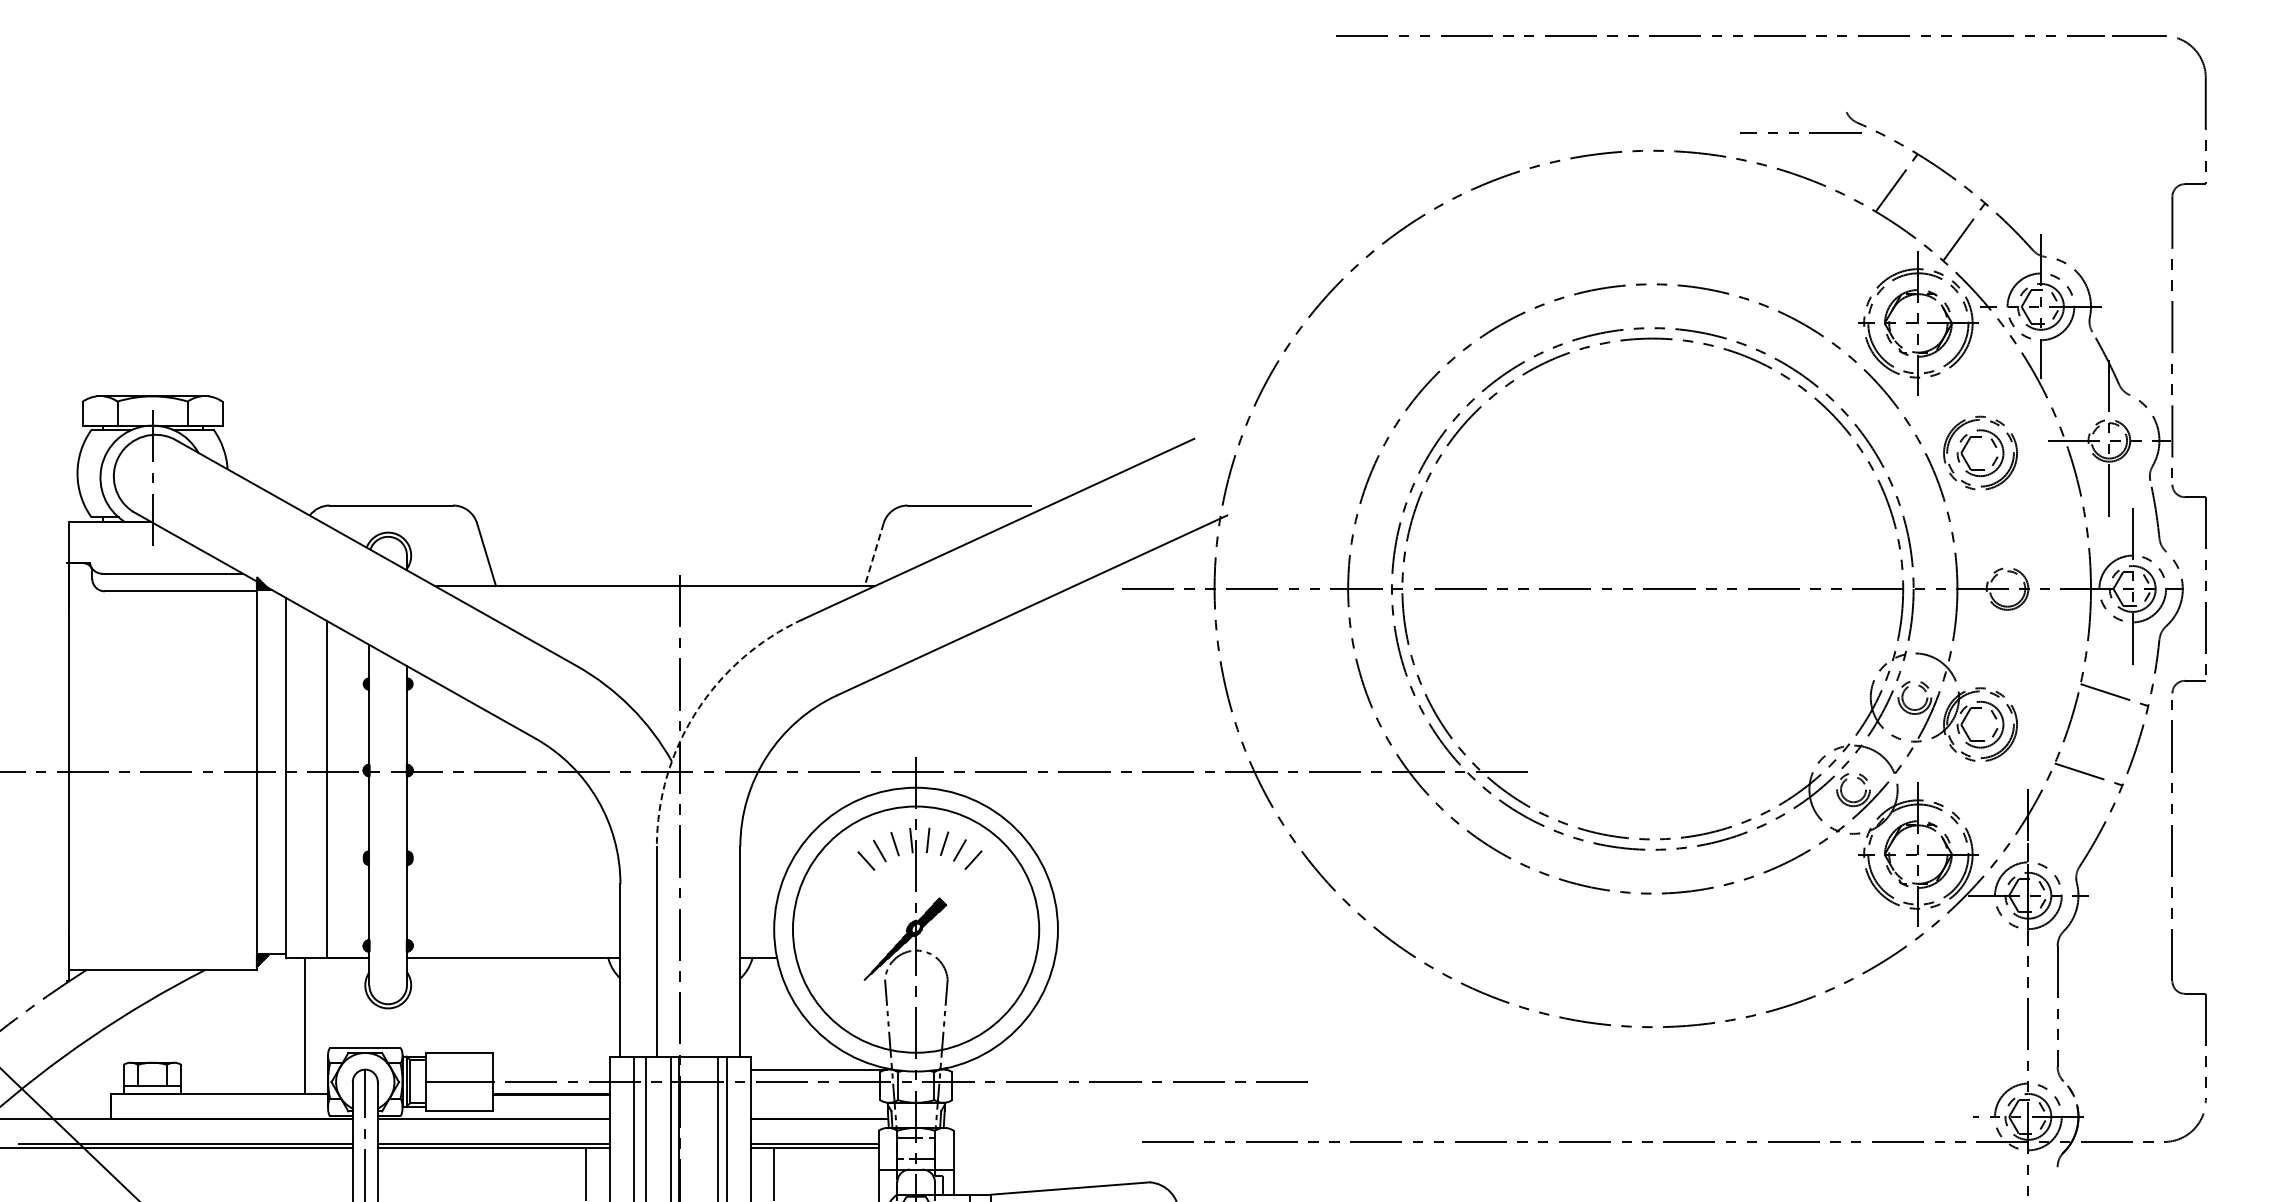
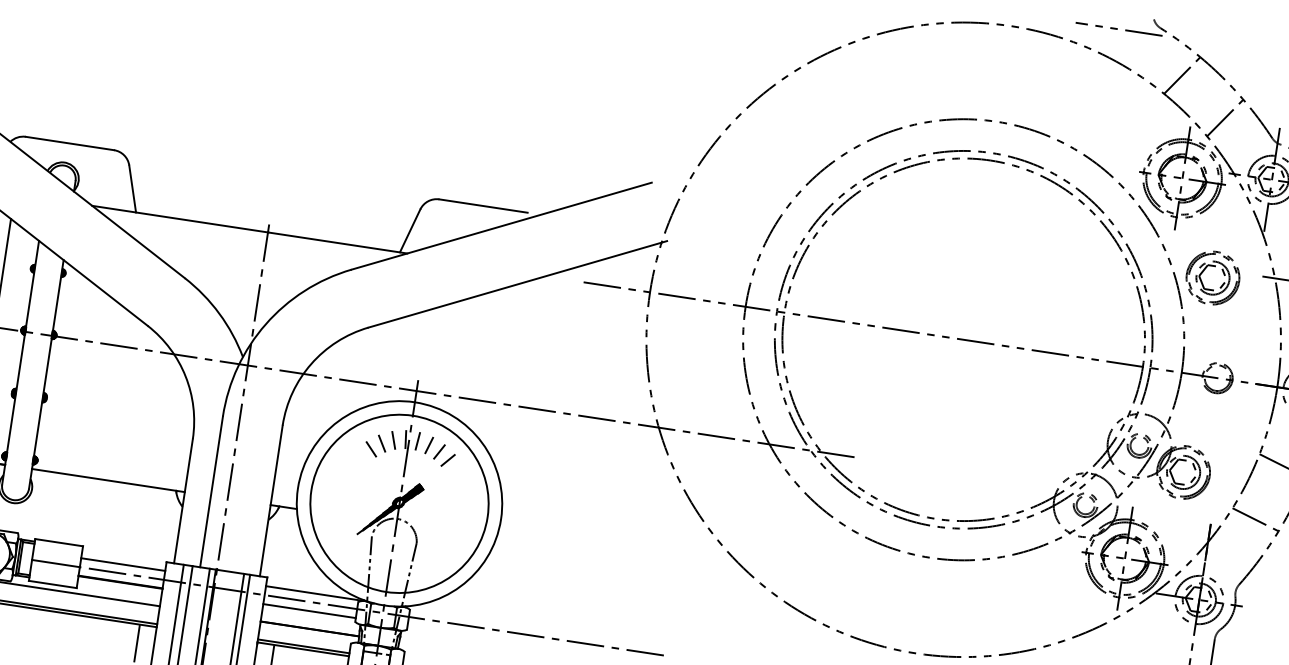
line: (874, 554) -> (410, 230), dashed -> solid
arc: (696, 711) -> (265, 323), dashed -> solid
line: (551, 1069) -> (123, 564), added
line: (815, 1094) -> (309, 610), added

